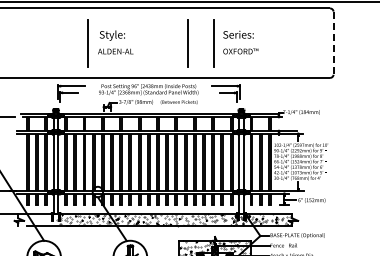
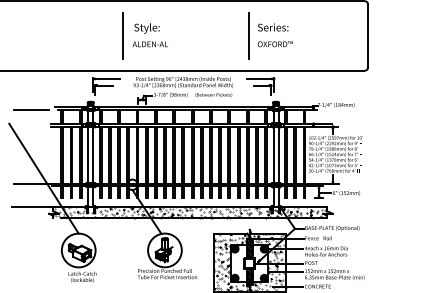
line: (187, 42) -> (222, 35), removed
line: (333, 42) -> (368, 35), dashed -> solid
hatch: (35, 219) -> (70, 212), added

